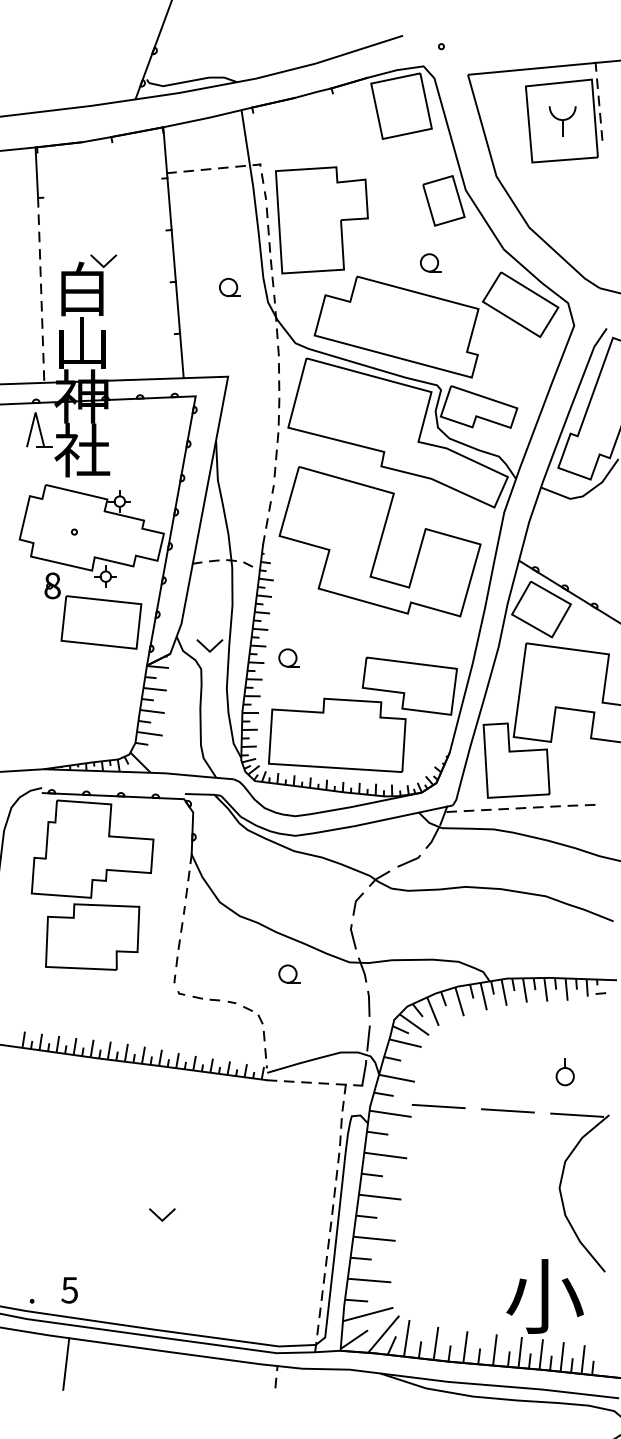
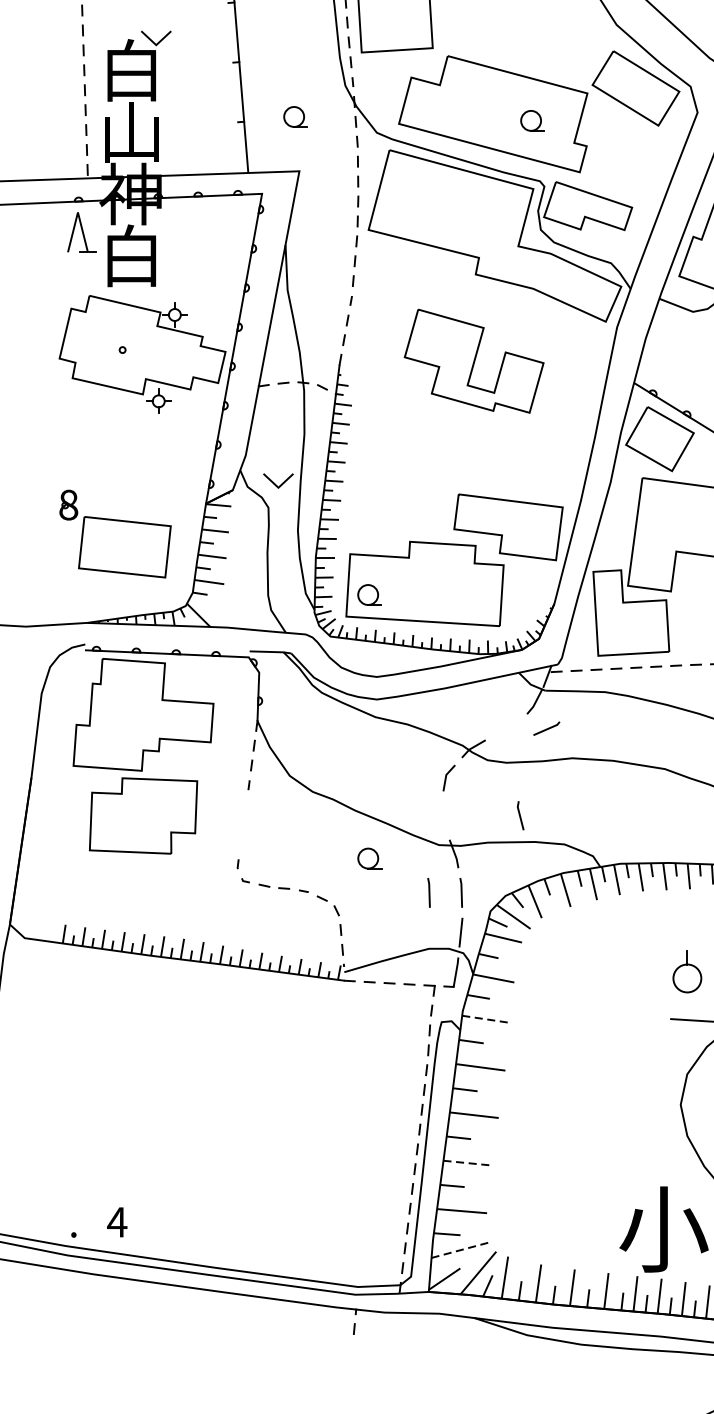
part: (430, 262) -> (532, 120), moved
part: (229, 287) -> (295, 116), moved
text: (82, 450) -> (131, 256), 社 -> 白
part: (379, 541) -> (473, 360), size x0.6
part: (93, 610) -> (115, 533), moved
part: (288, 657) -> (368, 594), moved
line: (409, 860) -> (547, 727), moved
line: (353, 936) -> (520, 815), moved
part: (179, 944) -> (243, 824), removed
line: (340, 1003) -> (428, 892), added
part: (564, 1072) -> (686, 971), size x1.4
line: (438, 1106) -> (541, 1010), removed
line: (507, 1110) -> (620, 1015), removed
line: (391, 1113) -> (487, 1018), solid -> dashed
line: (159, 1216) -> (220, 1137), removed
line: (375, 1238) -> (468, 1162), solid -> dashed
text: (69, 1290) -> (116, 1222), 5 -> 4
line: (368, 1314) -> (460, 1250), solid -> dashed
line: (66, 1363) -> (113, 1306), removed

